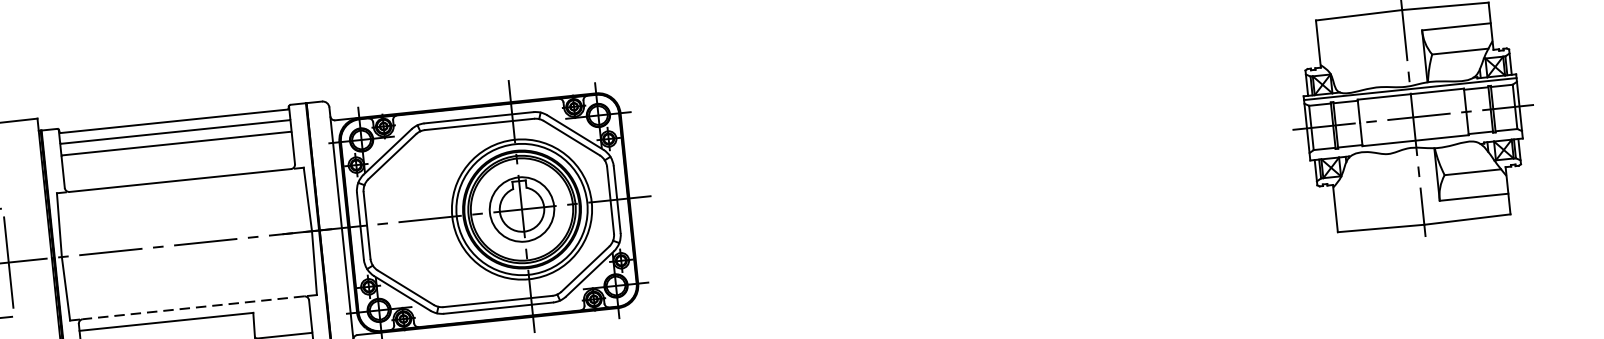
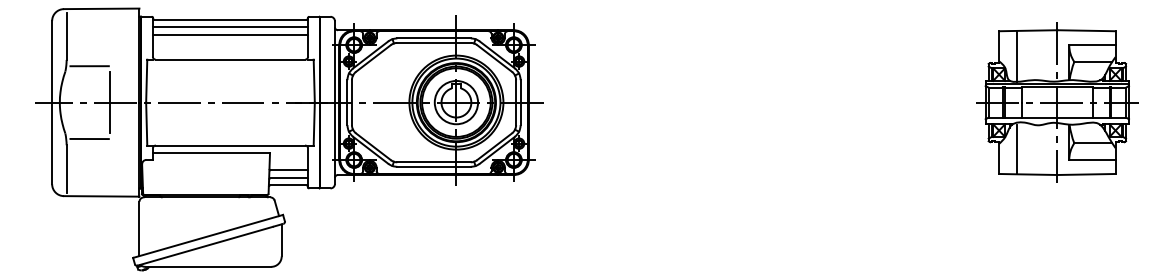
line: (1346, 53) -> (1017, 55), added
line: (1361, 193) -> (1017, 149), added
line: (193, 307) -> (230, 145), dashed -> solid

